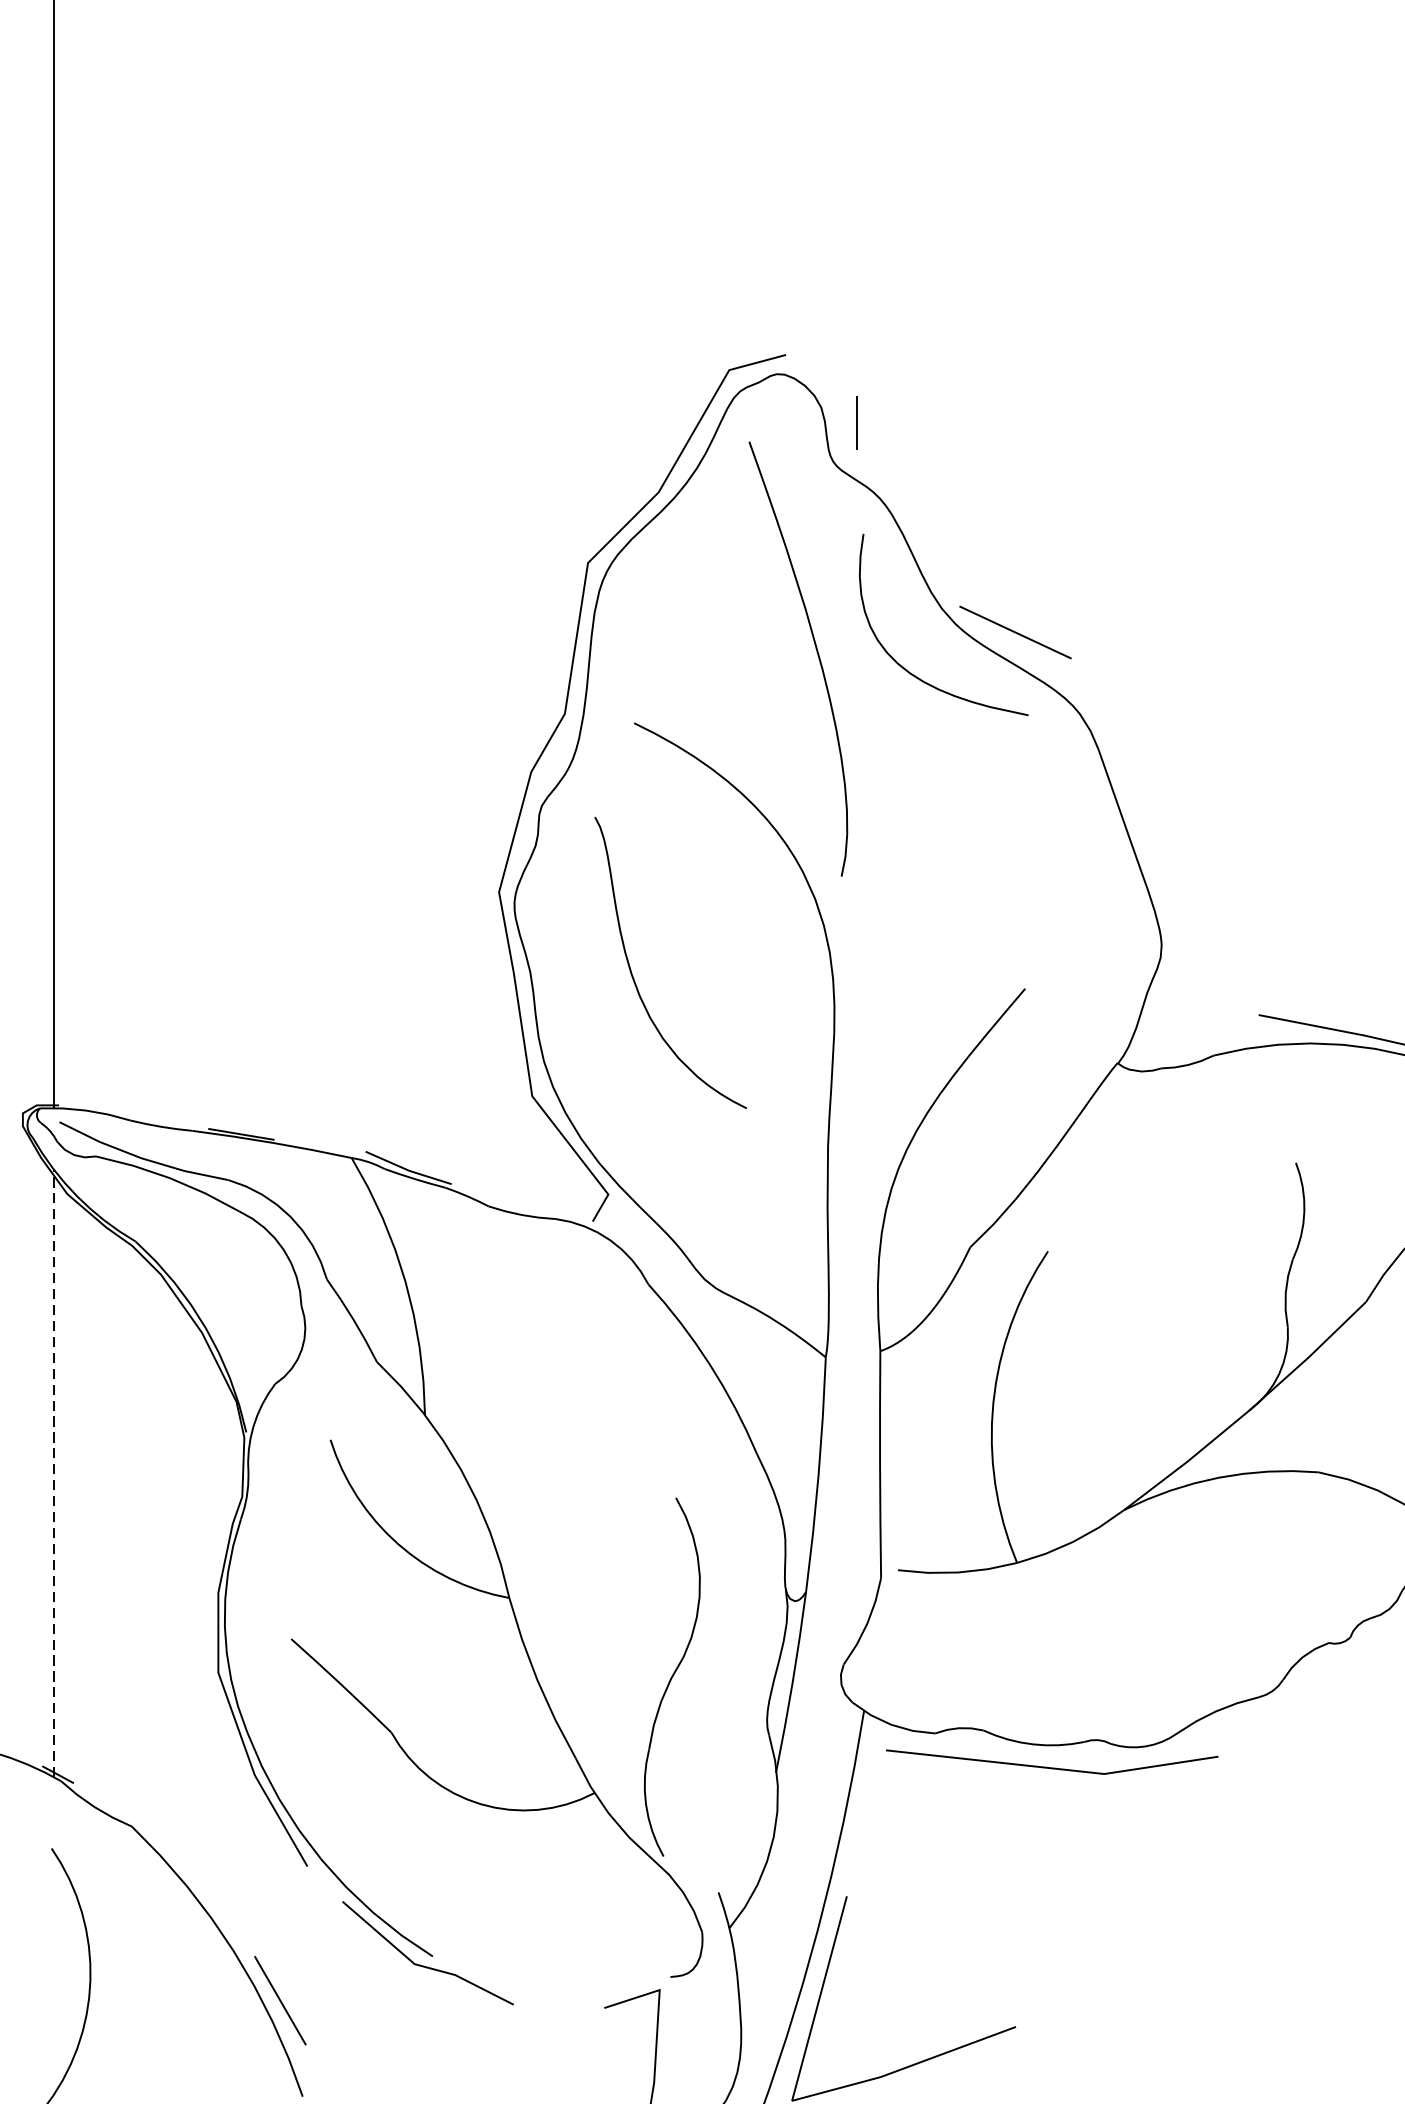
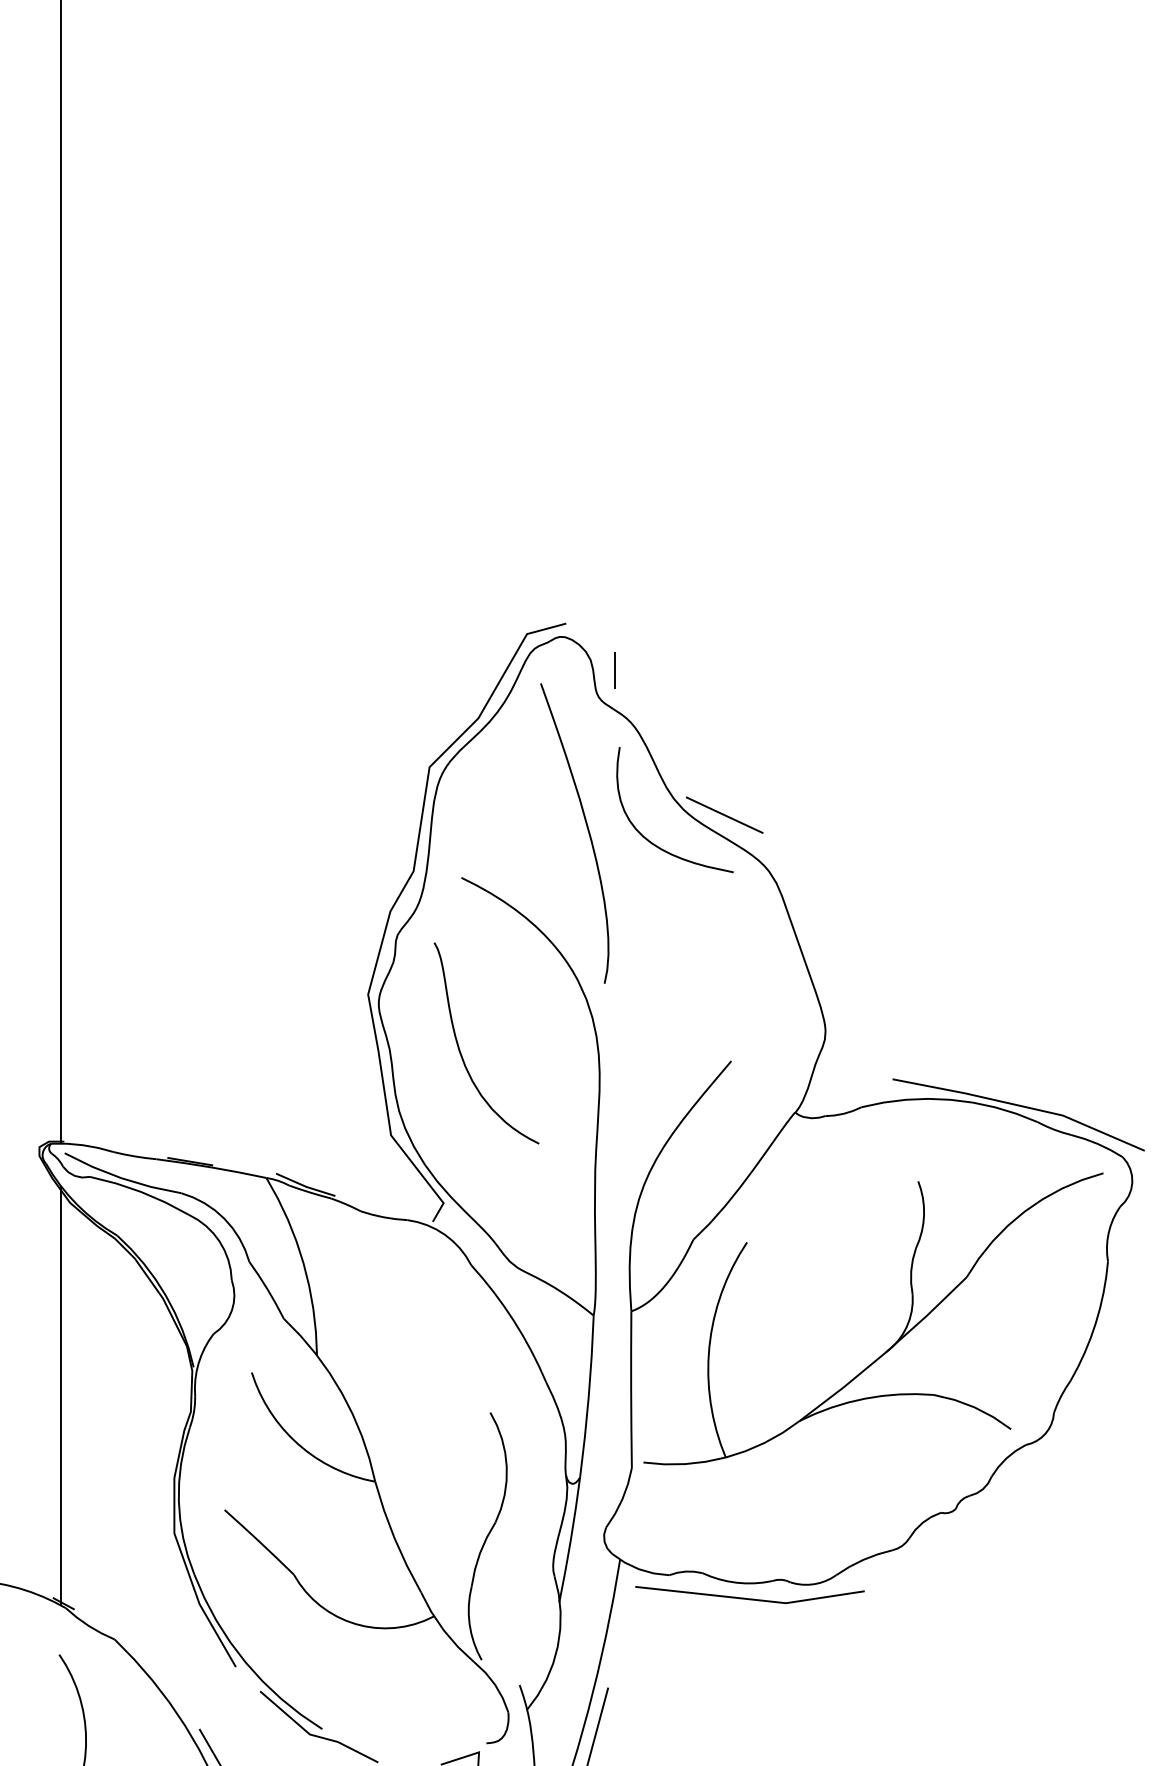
line: (53, 1473) -> (60, 1395), dashed -> solid

